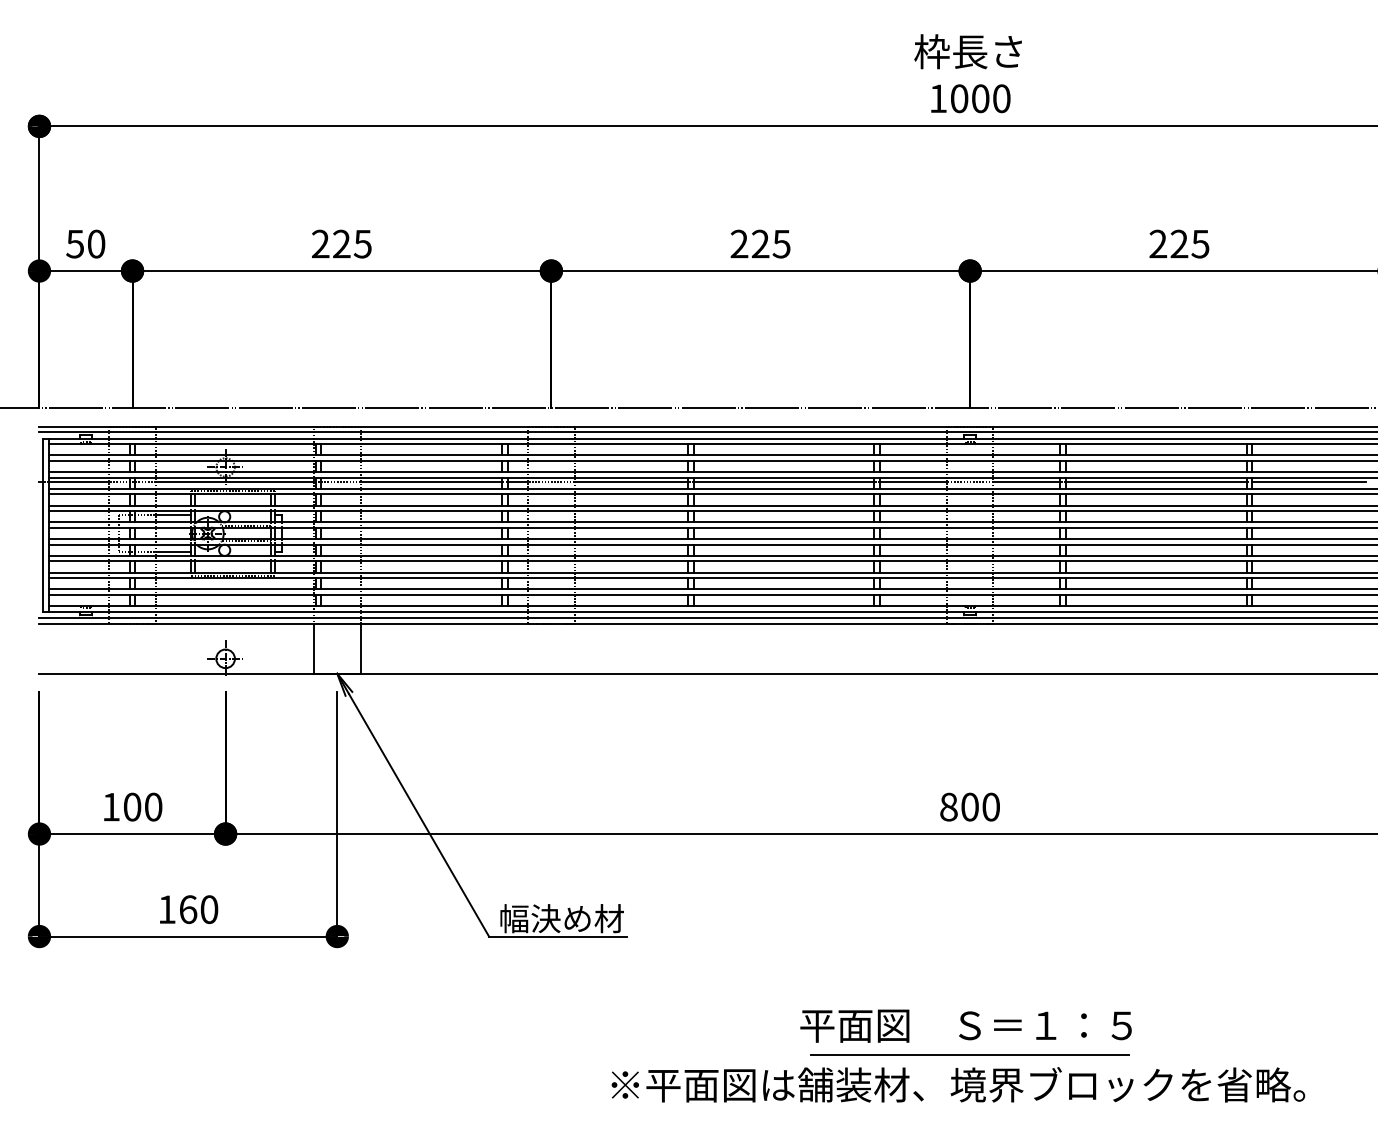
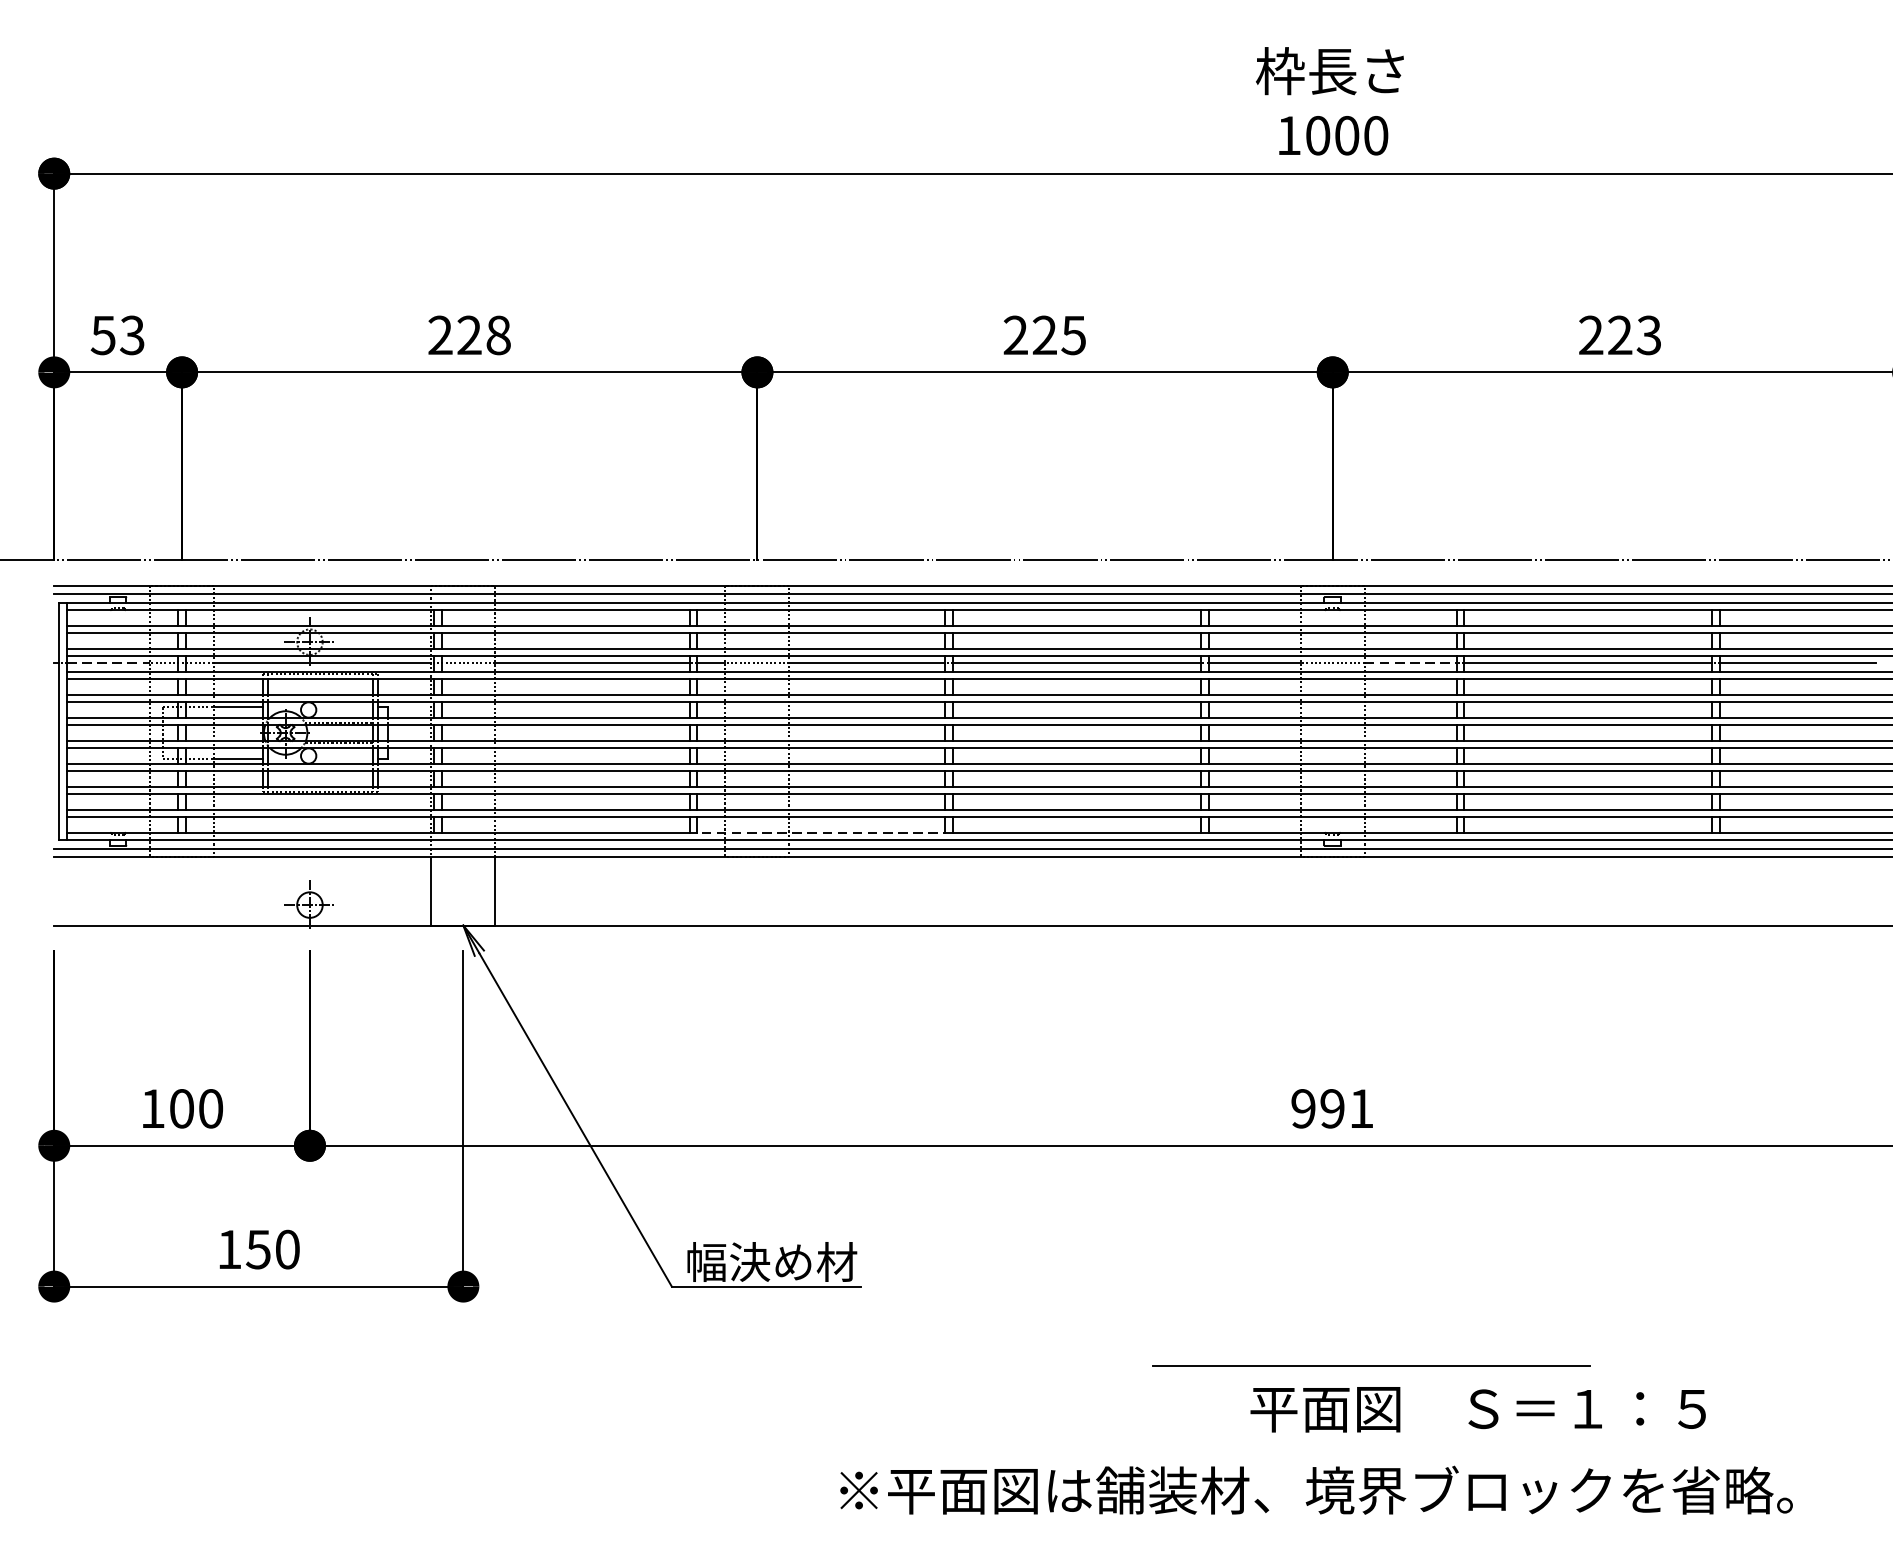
text: (96, 243) -> (132, 334), 50 -> 53
text: (362, 243) -> (497, 334), 225 -> 228
text: (1200, 243) -> (1649, 334), 225 -> 223
line: (79, 482) -> (109, 662), solid -> dashed
line: (1026, 482) -> (1410, 662), solid -> dashed
line: (600, 606) -> (824, 833), solid -> dashed
text: (969, 806) -> (1331, 1107), 800 -> 991
text: (188, 909) -> (258, 1249), 160 -> 150
text: (965, 1025) -> (1477, 1408), moved
line: (969, 1054) -> (1370, 1366), moved

